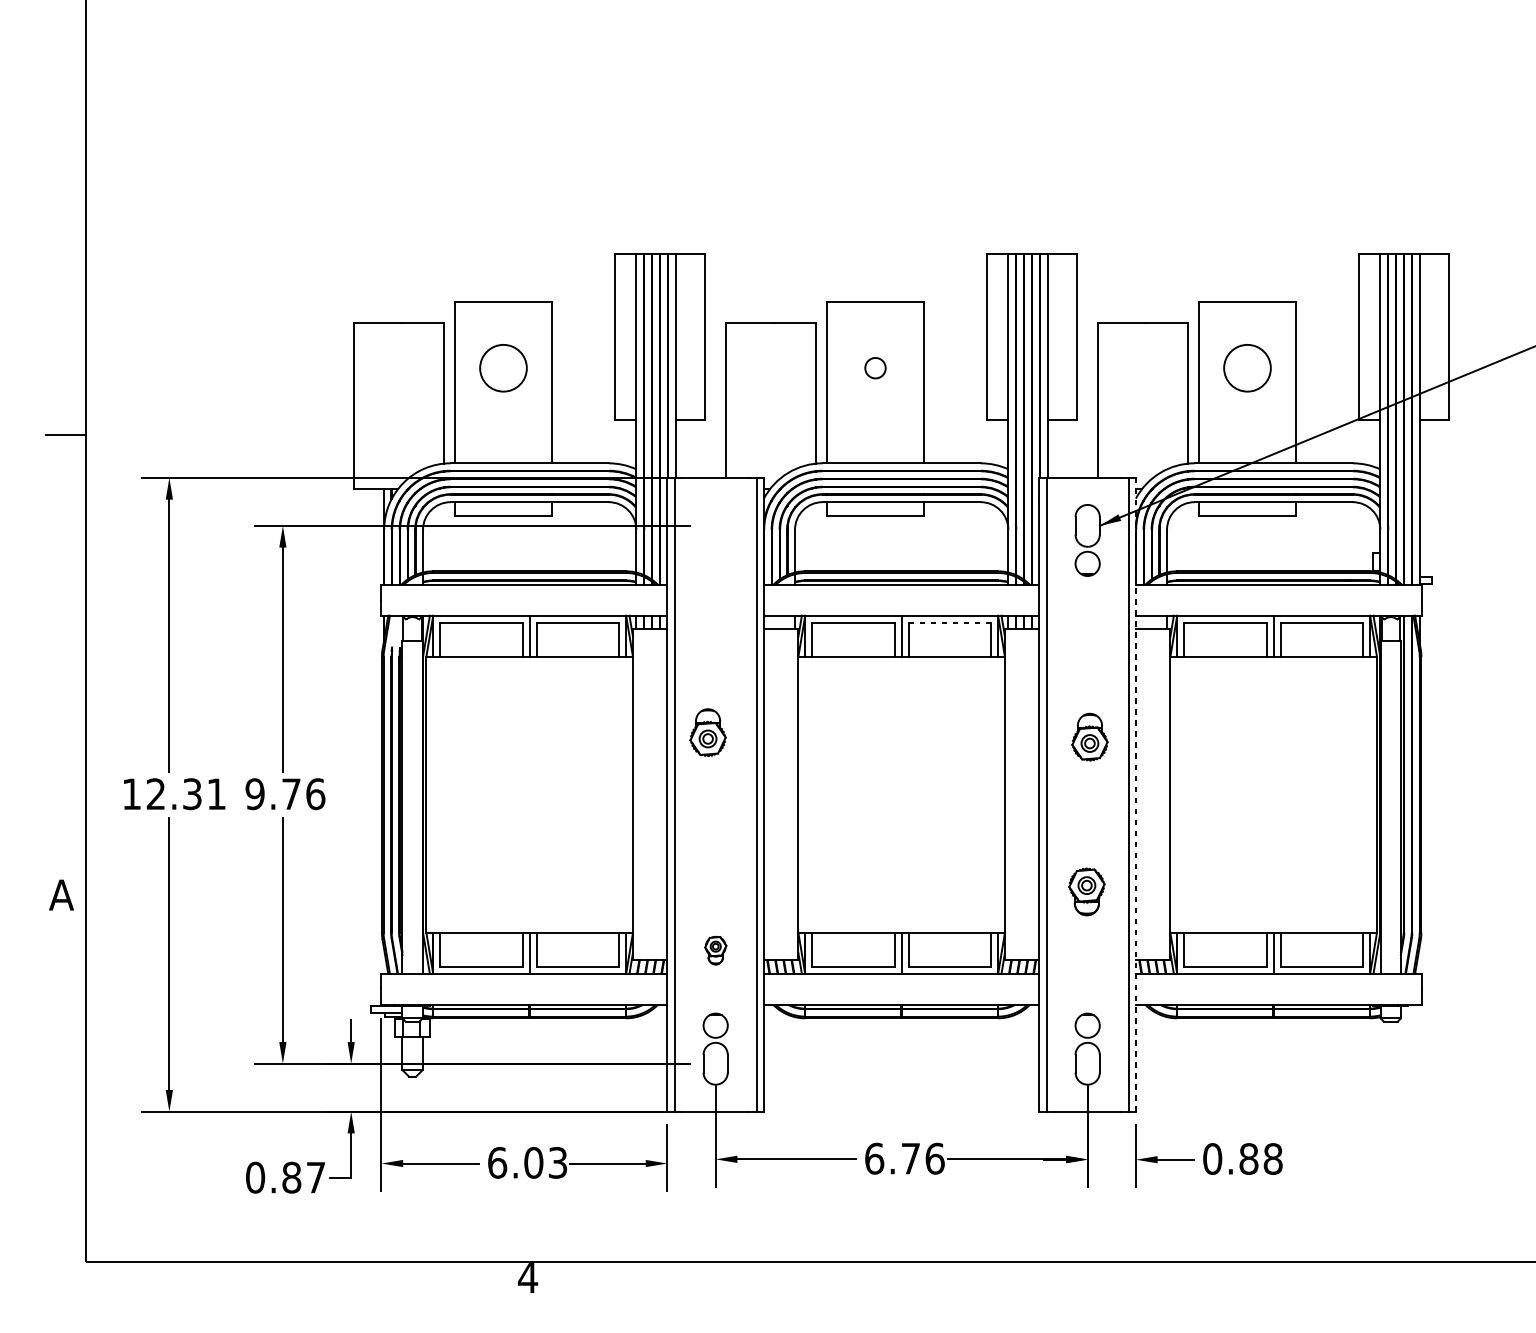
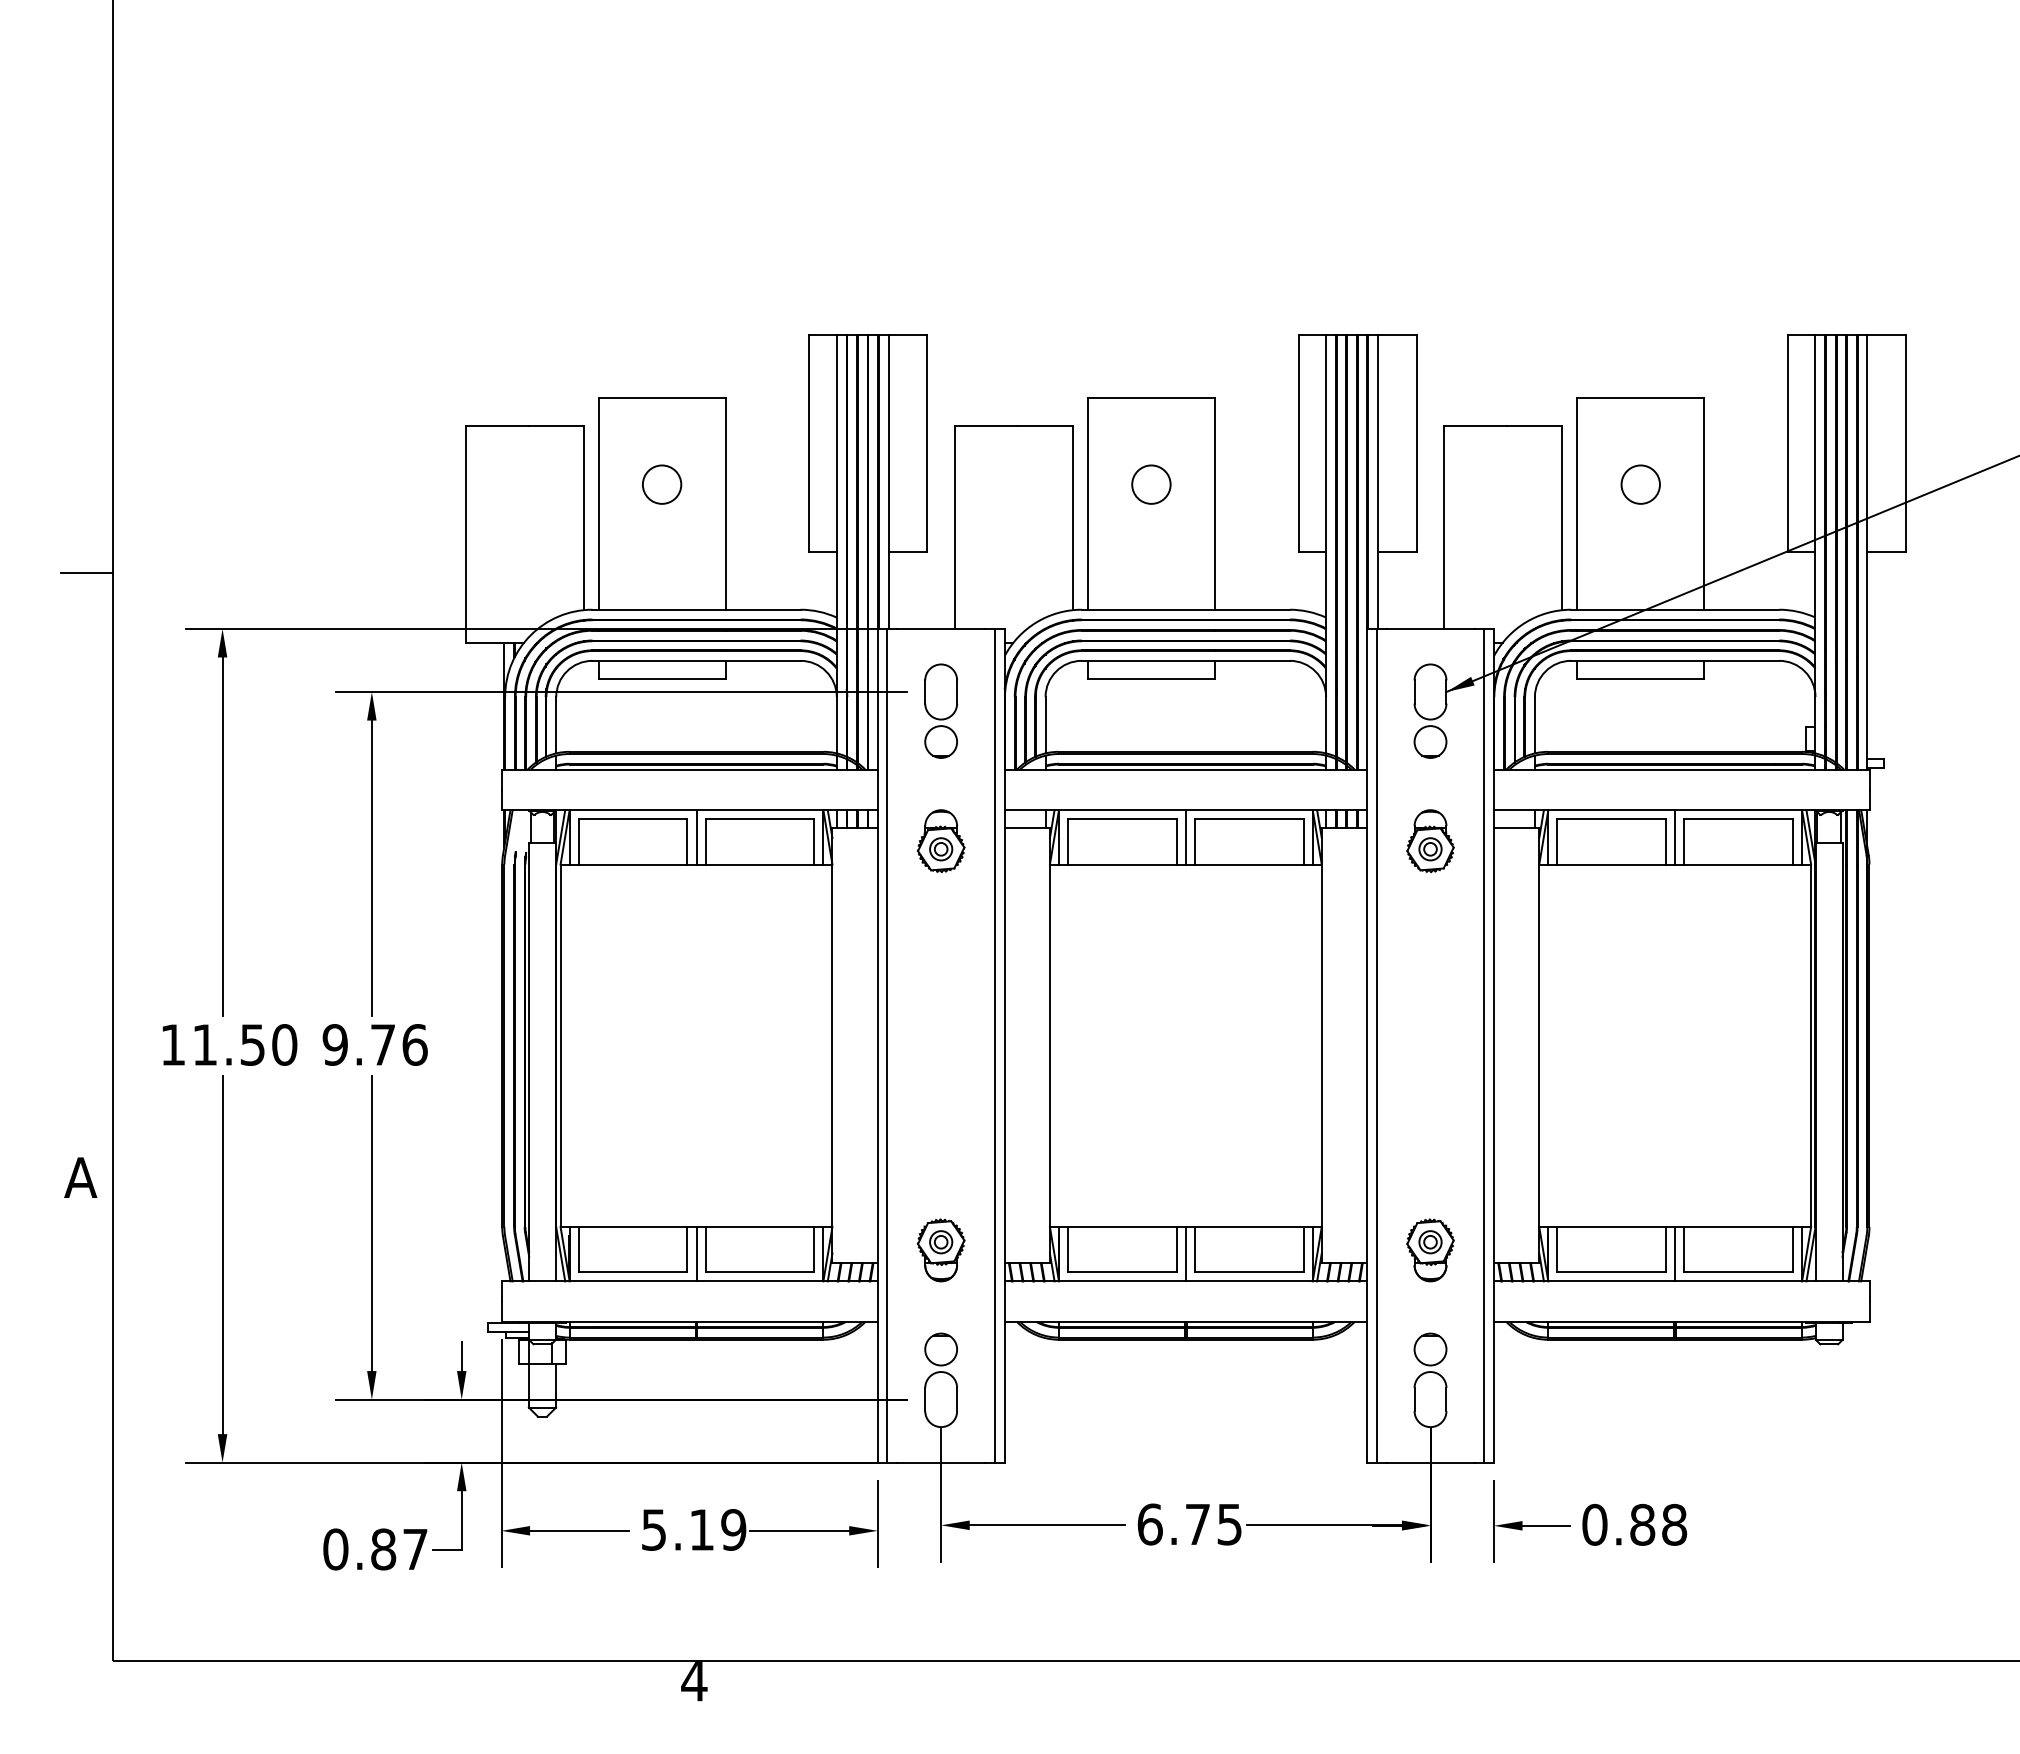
circle: (503, 368) -> (661, 484), size x0.62
circle: (875, 368) -> (1151, 484), size x1.43
circle: (1247, 368) -> (1640, 484), size x0.62
part: (715, 539) -> (940, 710), added
line: (950, 622) -> (1249, 819), dashed -> solid
part: (708, 733) -> (941, 841), moved
part: (1089, 737) -> (1430, 841), moved
text: (186, 793) -> (245, 1044), 12.31 -> 11.50
line: (1135, 794) -> (1493, 1045), dashed -> solid
part: (1086, 891) -> (1430, 1250), moved
part: (715, 950) -> (941, 1250), size x1.67
text: (934, 1158) -> (1229, 1524), 6.76 -> 6.75
text: (527, 1162) -> (693, 1529), 6.03 -> 5.19

